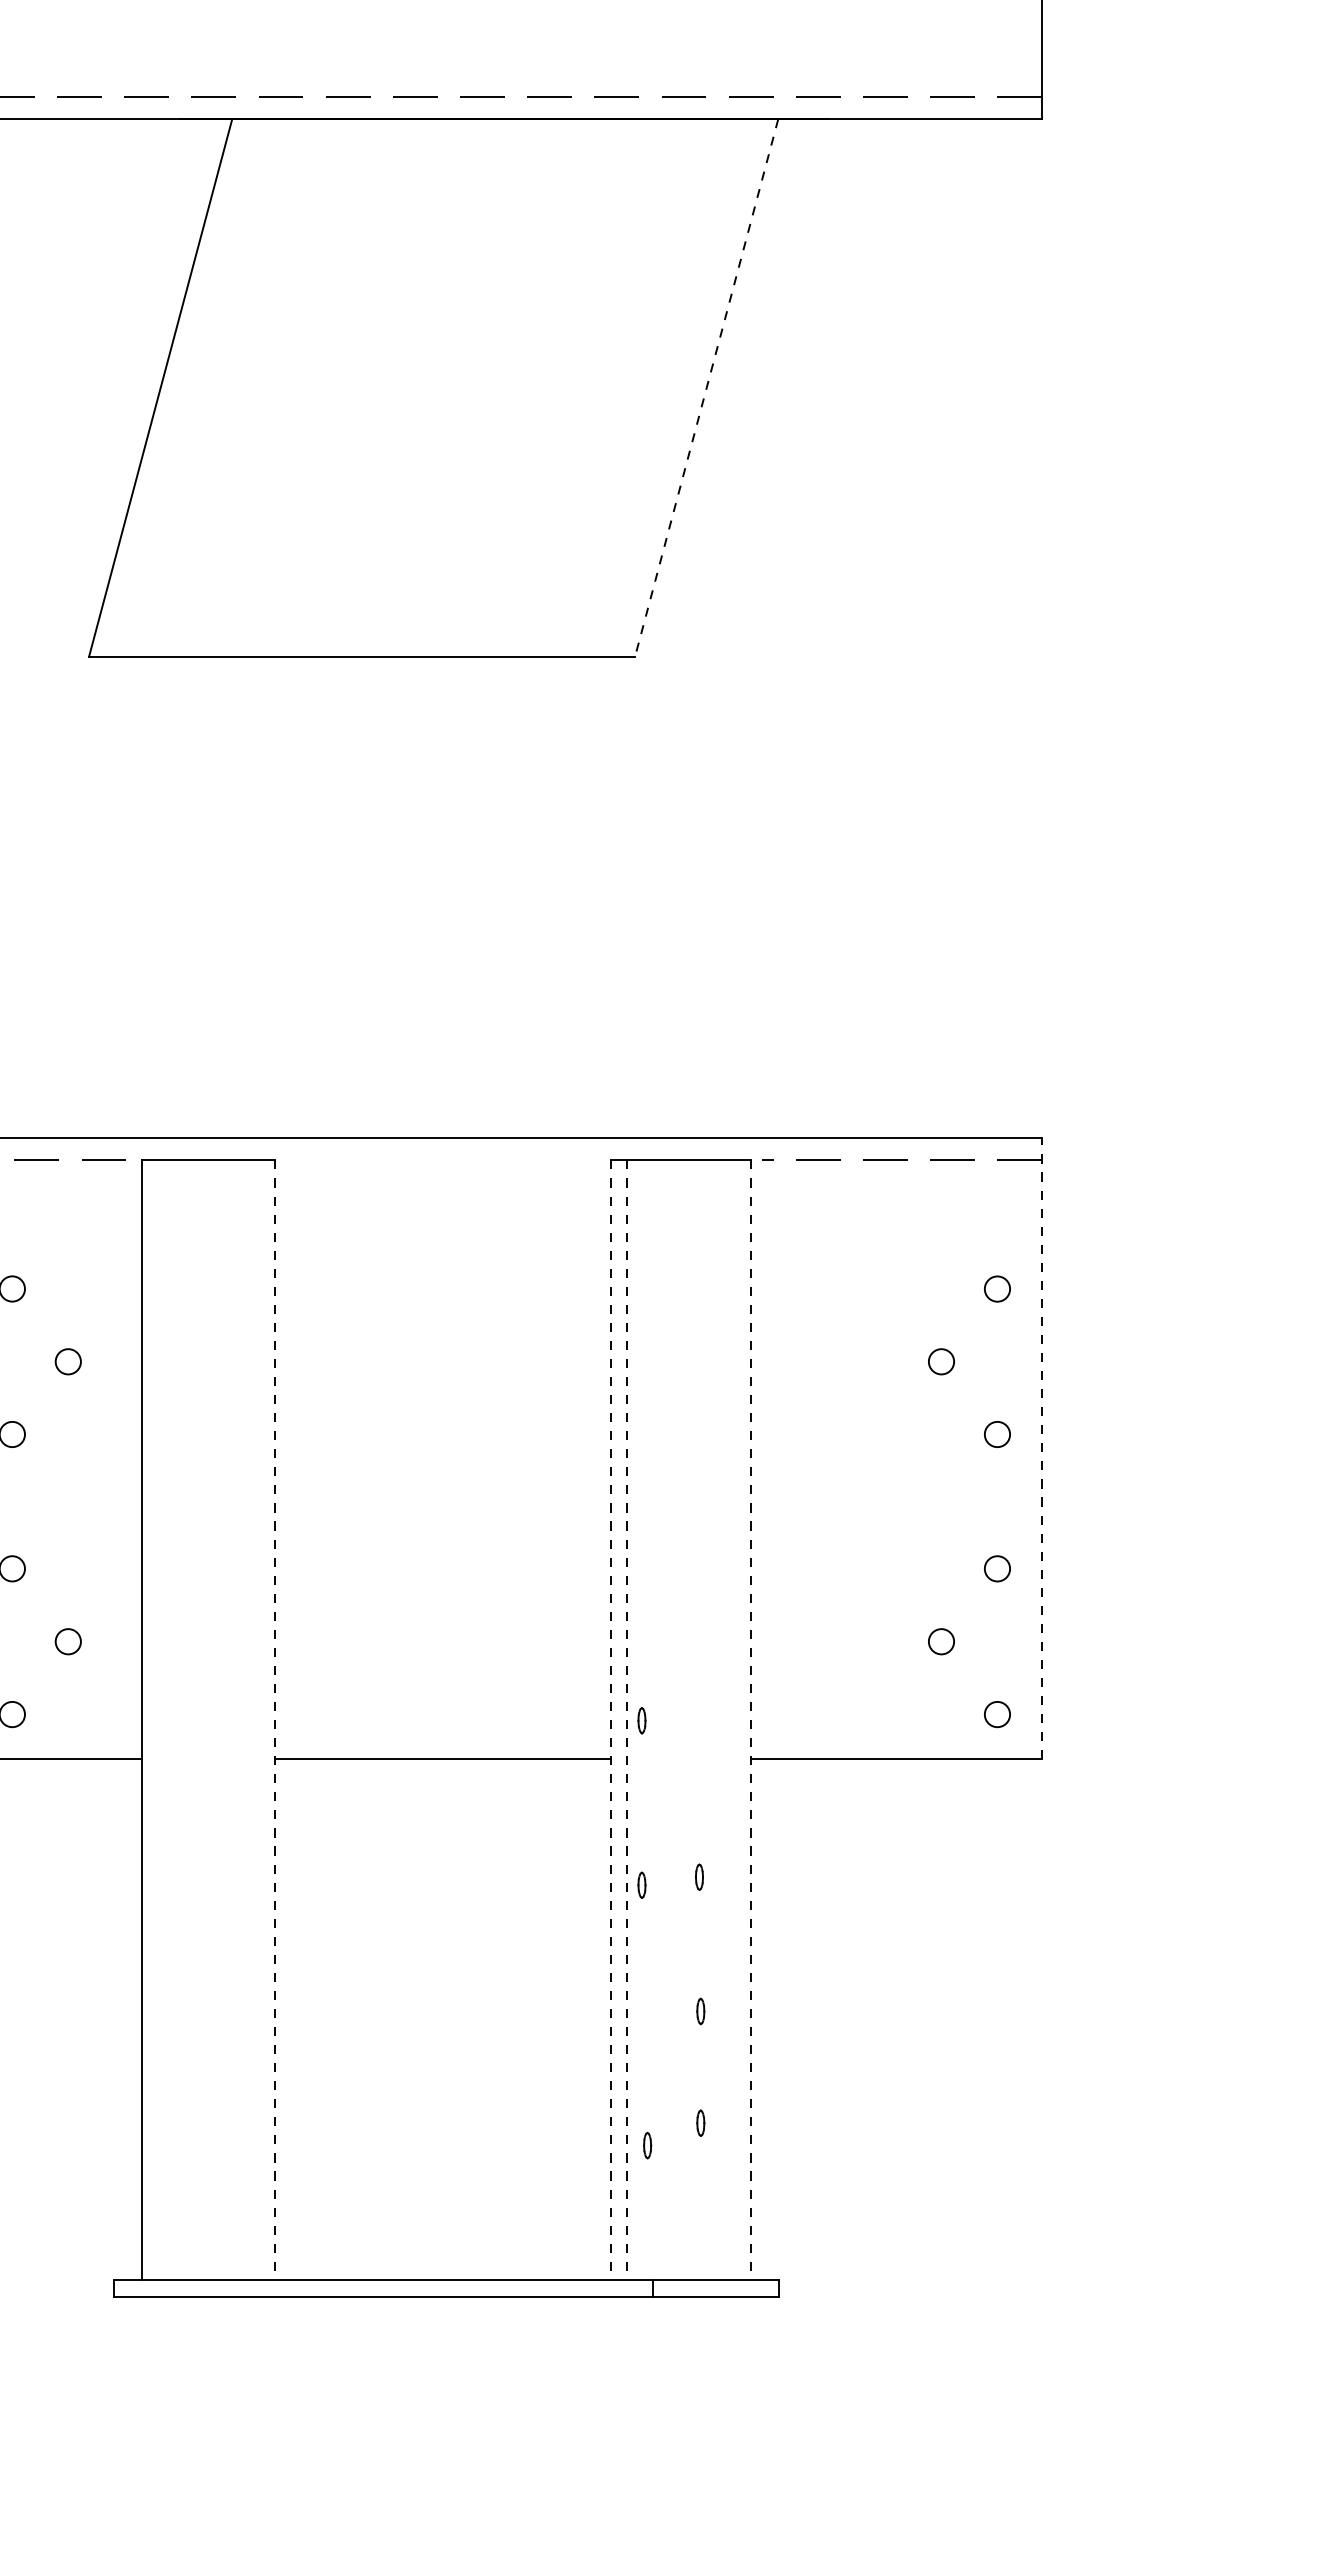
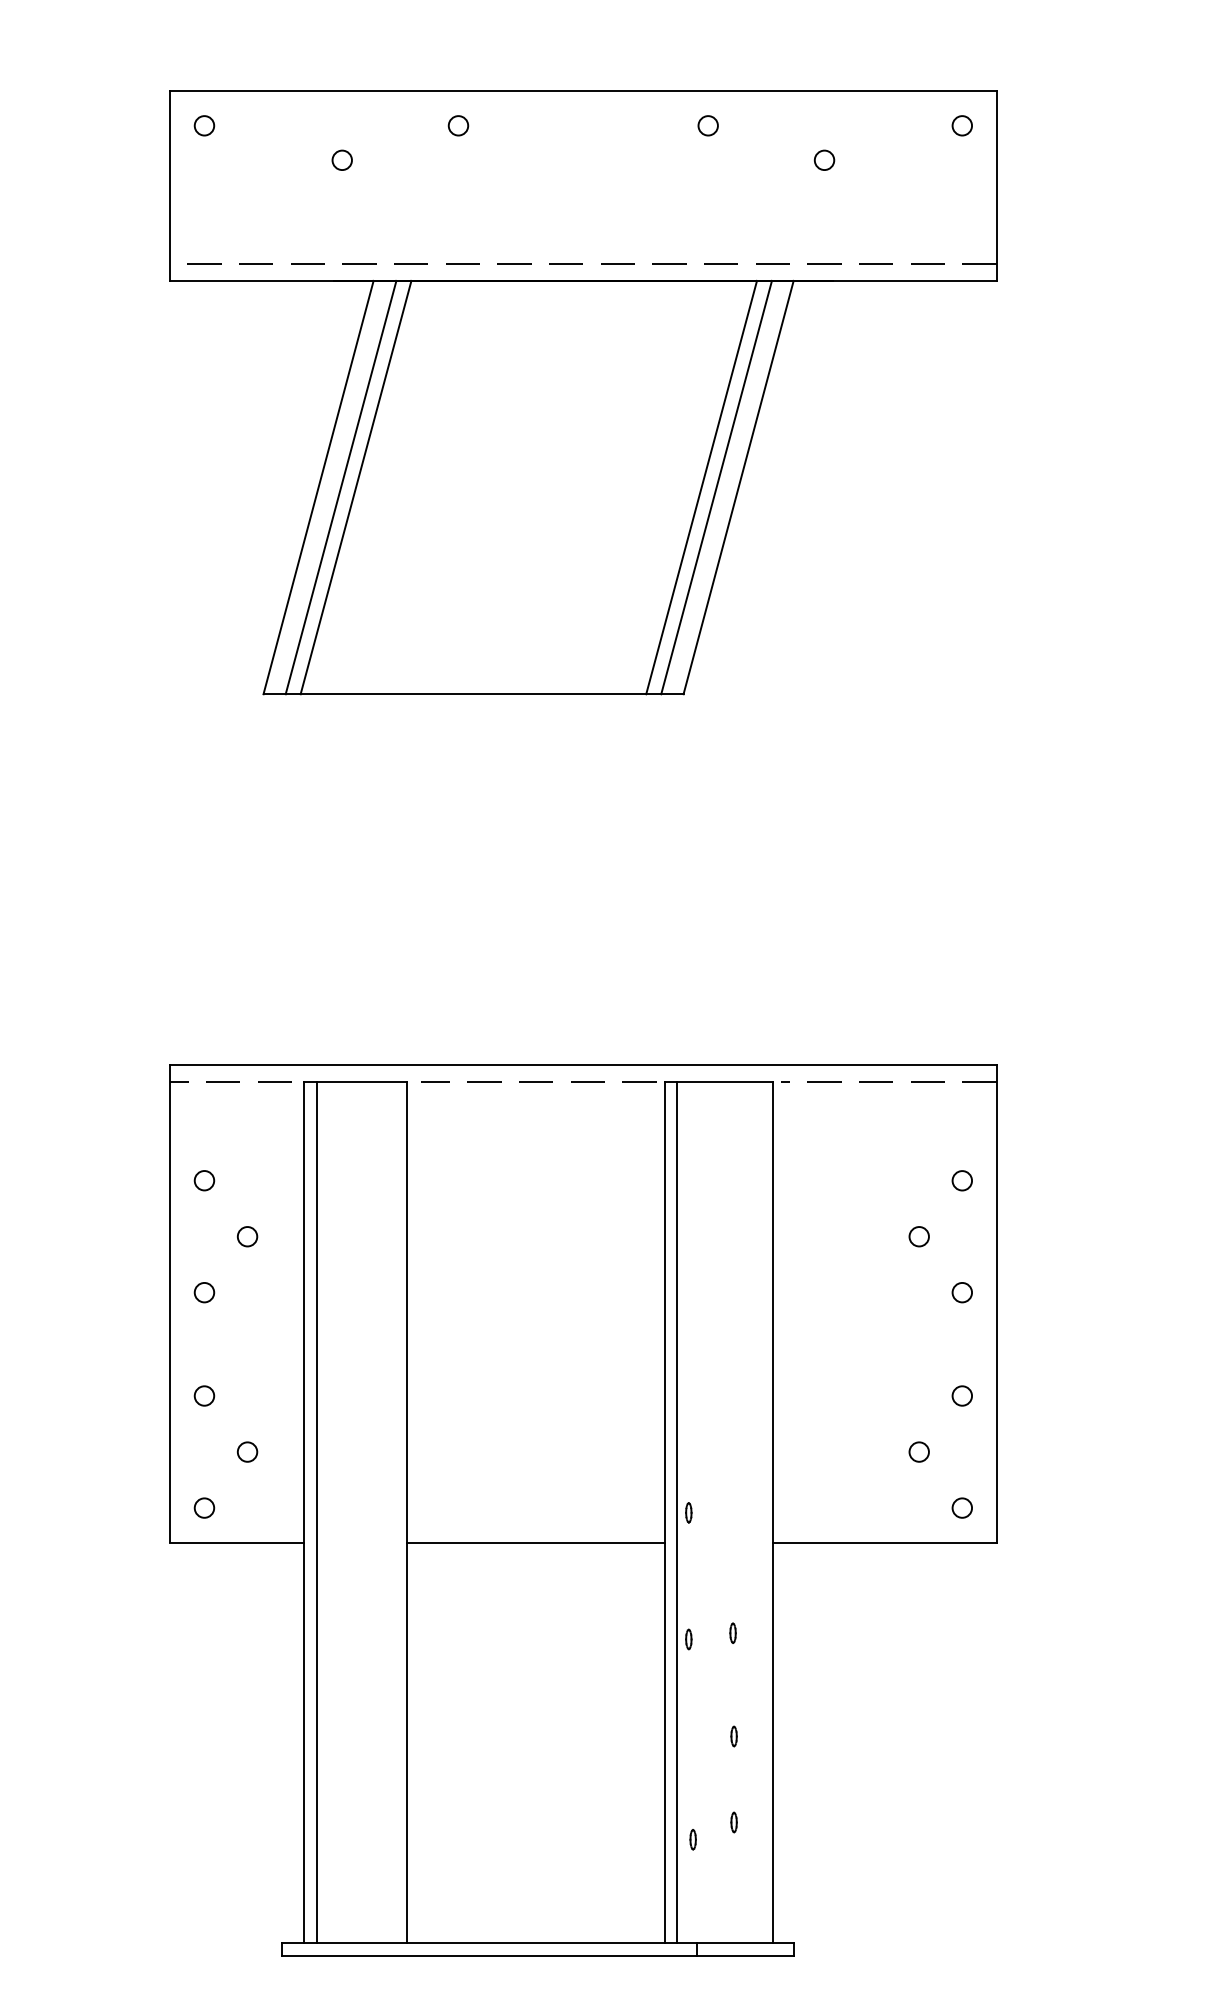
line: (189, 387) -> (340, 487), added
line: (208, 387) -> (355, 487), added
line: (658, 387) -> (701, 487), added
line: (677, 387) -> (716, 487), added
line: (706, 387) -> (738, 487), dashed -> solid
line: (446, 1160) -> (538, 1081), added
line: (1041, 1448) -> (996, 1303), dashed -> solid
line: (157, 1718) -> (316, 1511), added
line: (274, 1720) -> (406, 1512), dashed -> solid
line: (611, 1720) -> (665, 1512), dashed -> solid
line: (627, 1720) -> (677, 1512), dashed -> solid
line: (750, 1720) -> (772, 1512), dashed -> solid

